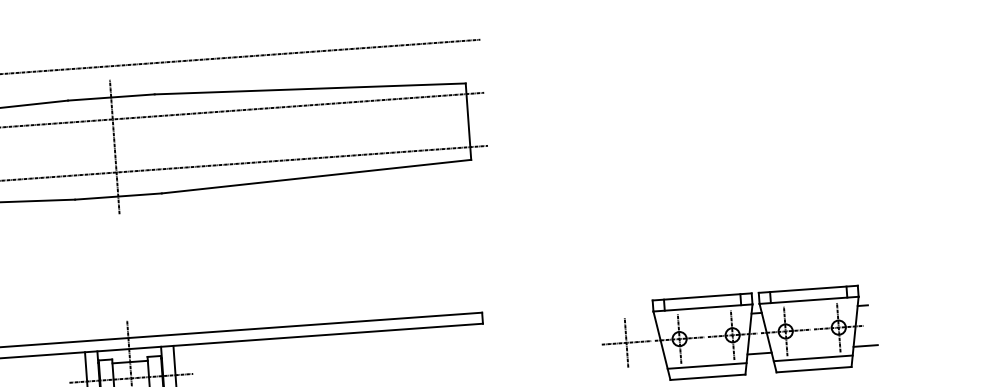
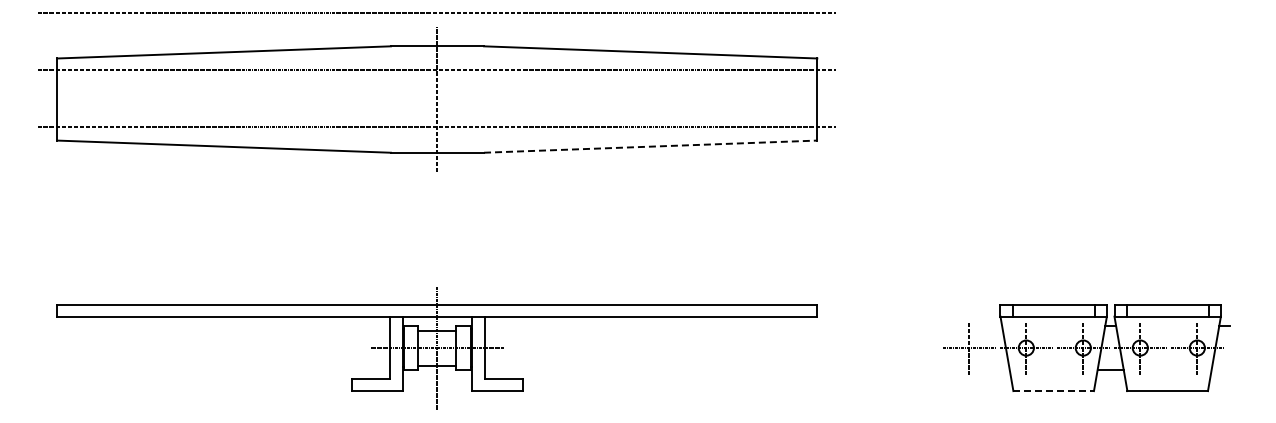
line: (316, 176) -> (650, 146), solid -> dashed
line: (865, 345) -> (1224, 369), removed
line: (813, 357) -> (1167, 378), removed
line: (706, 365) -> (1053, 378), removed
line: (708, 377) -> (1054, 391), solid -> dashed

